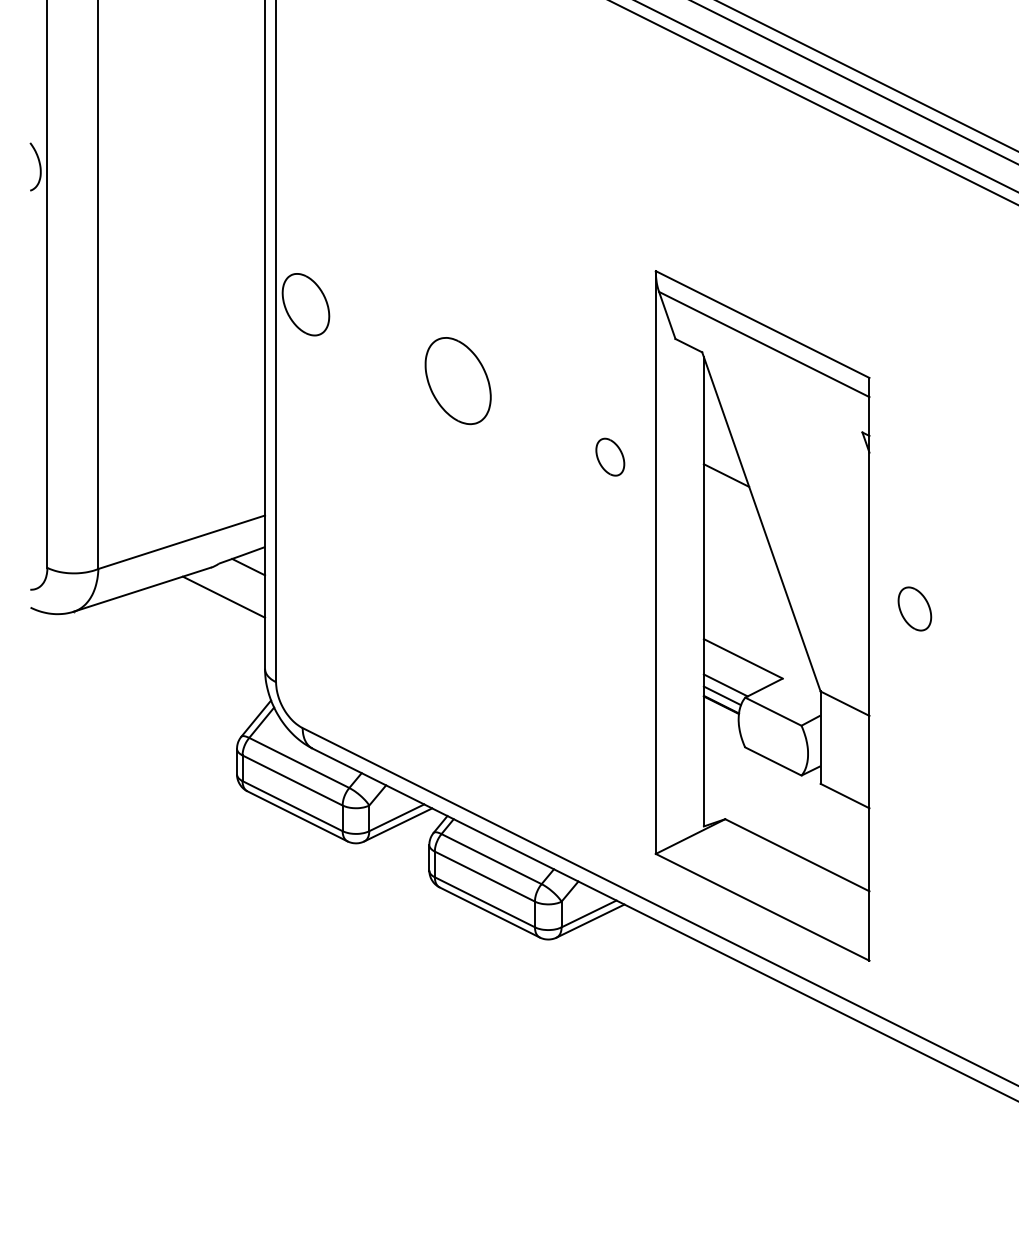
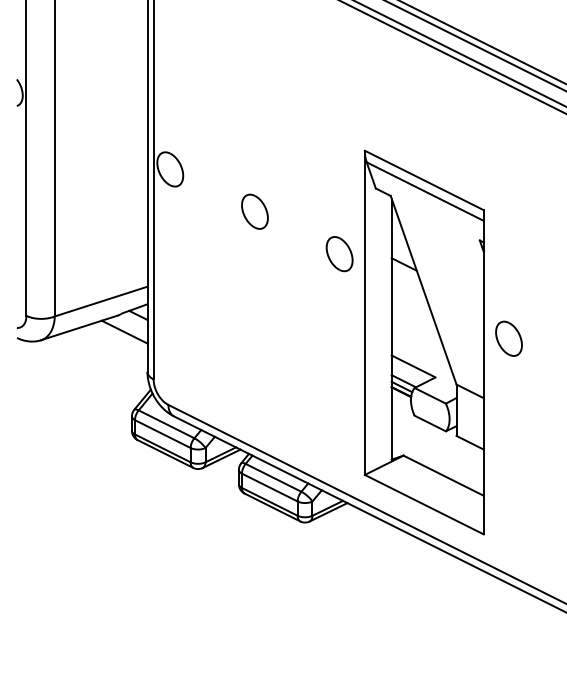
part: (457, 380) -> (254, 211), size x0.71
part: (610, 457) -> (339, 254), size x1.67
part: (913, 608) -> (508, 338), size x1.43

